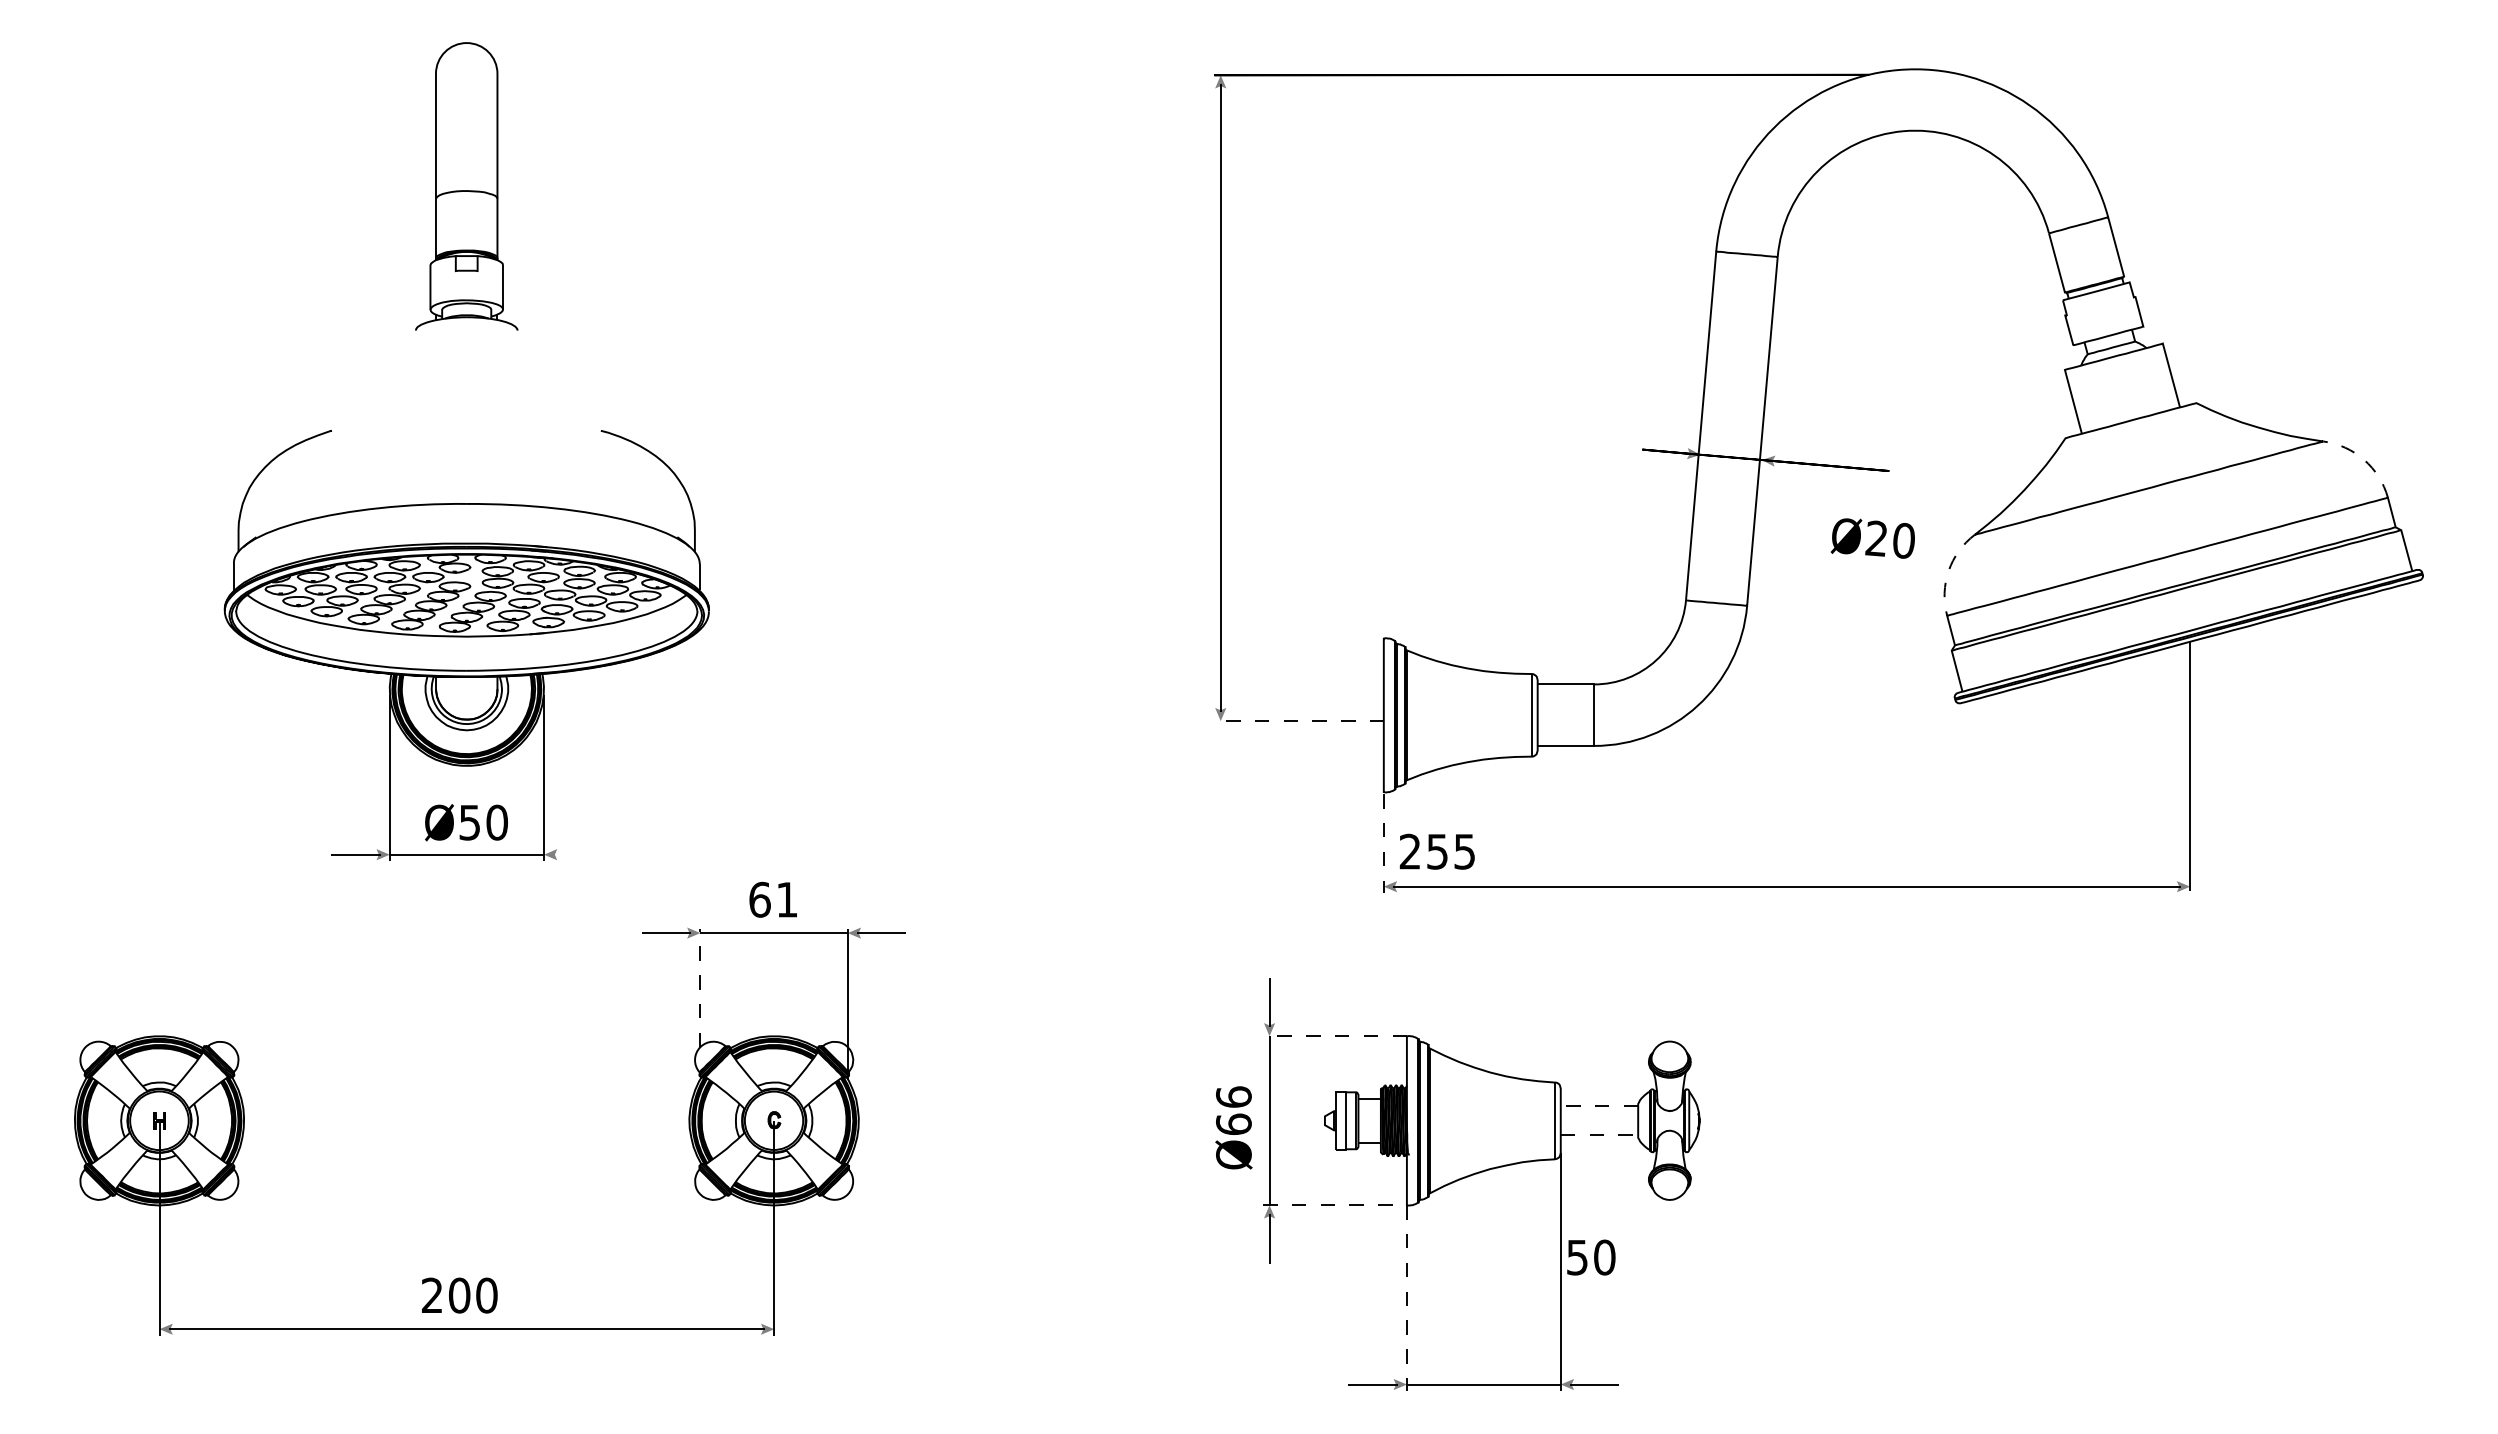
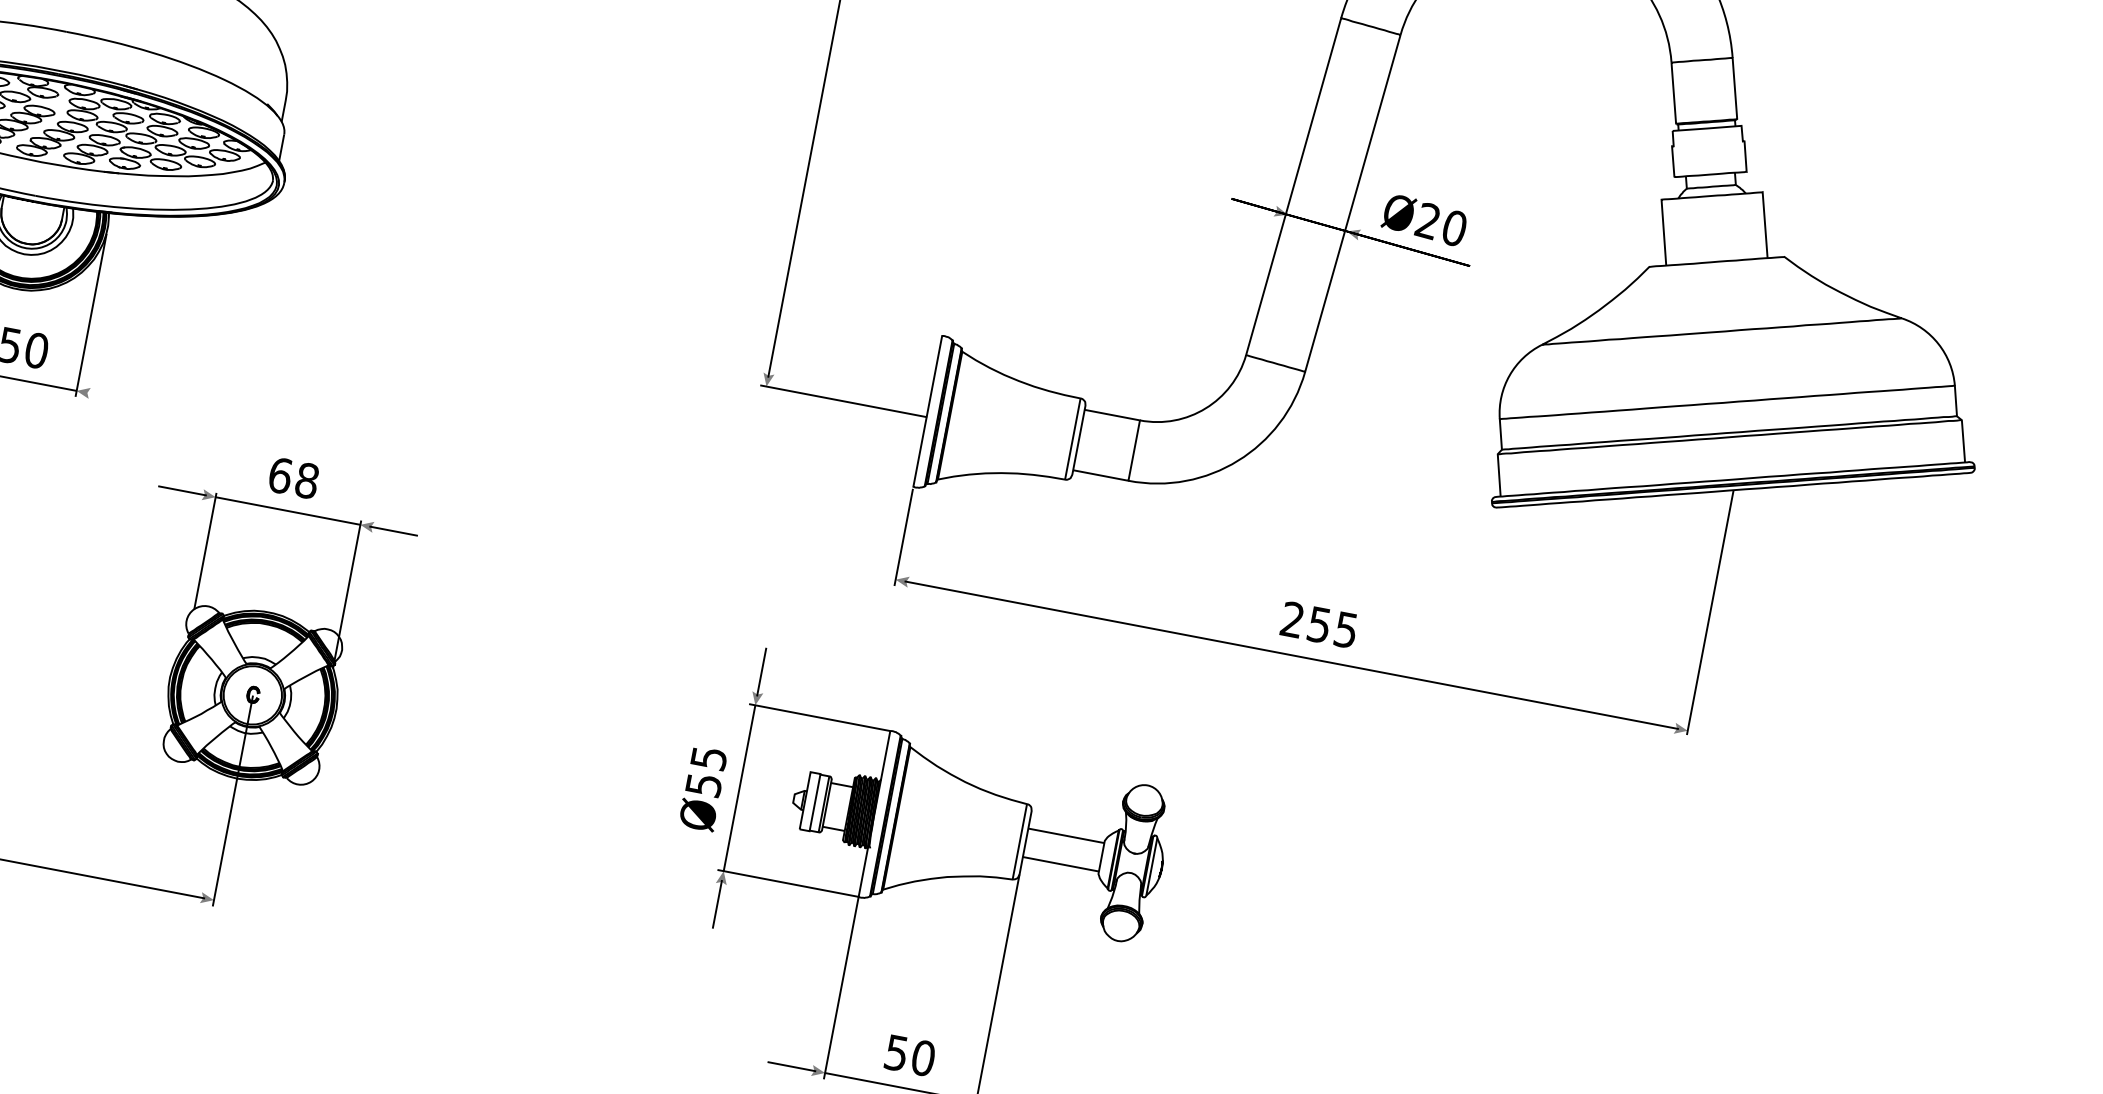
arc: (2364, 459) -> (1939, 343), dashed -> solid
text: (1872, 538) -> (1424, 220), moved
arc: (1948, 571) -> (1509, 375), dashed -> solid
line: (1298, 721) -> (842, 401), dashed -> solid
line: (1383, 844) -> (903, 538), dashed -> solid
text: (1437, 851) -> (1319, 624), moved
text: (786, 899) -> (306, 480), 61 -> 68
line: (700, 987) -> (205, 550), dashed -> solid
line: (1335, 1036) -> (820, 717), dashed -> solid
line: (1599, 1106) -> (1066, 836), dashed -> solid
text: (1233, 1110) -> (706, 771), Ø66 -> Ø55
line: (1599, 1135) -> (1060, 864), dashed -> solid
line: (1406, 1226) -> (854, 917), dashed -> solid
text: (1591, 1257) -> (910, 1055), moved

